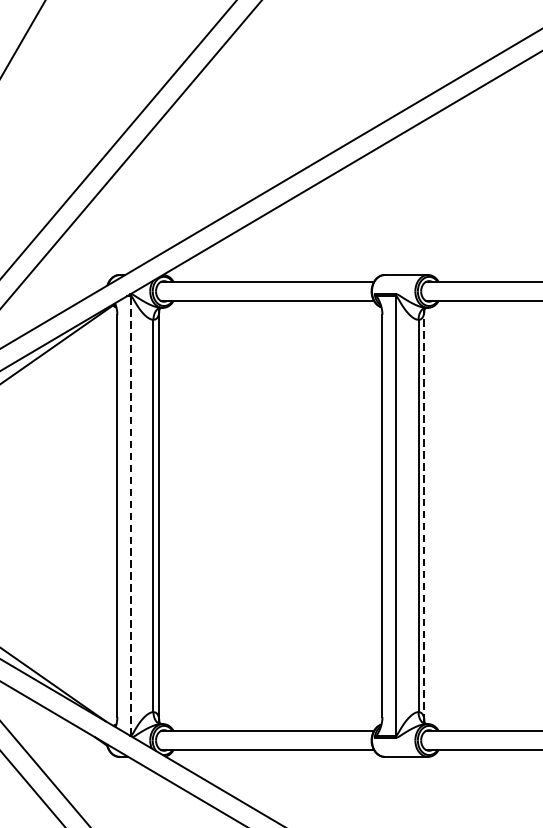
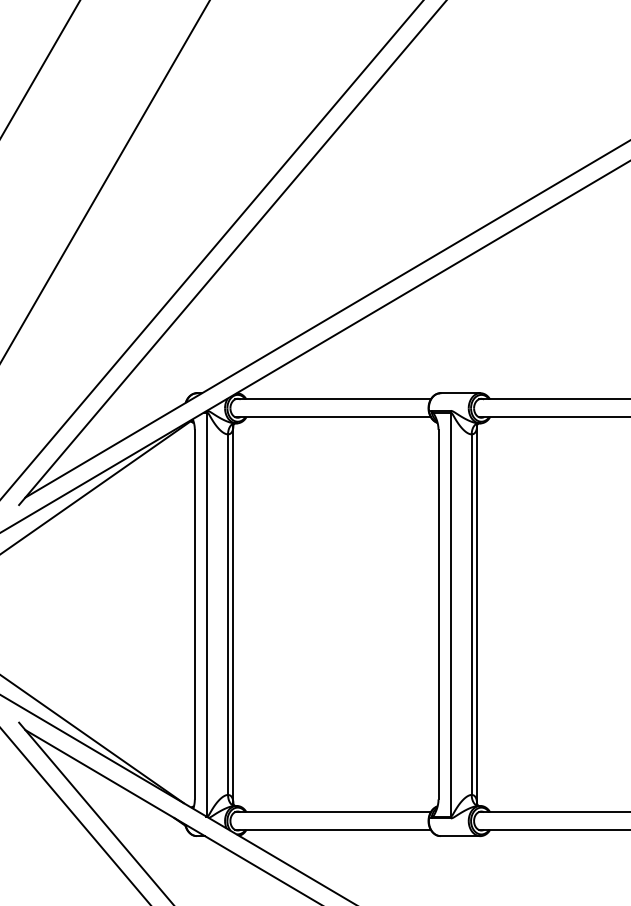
line: (131, 515) -> (207, 614), dashed -> solid
line: (424, 515) -> (477, 614), dashed -> solid

